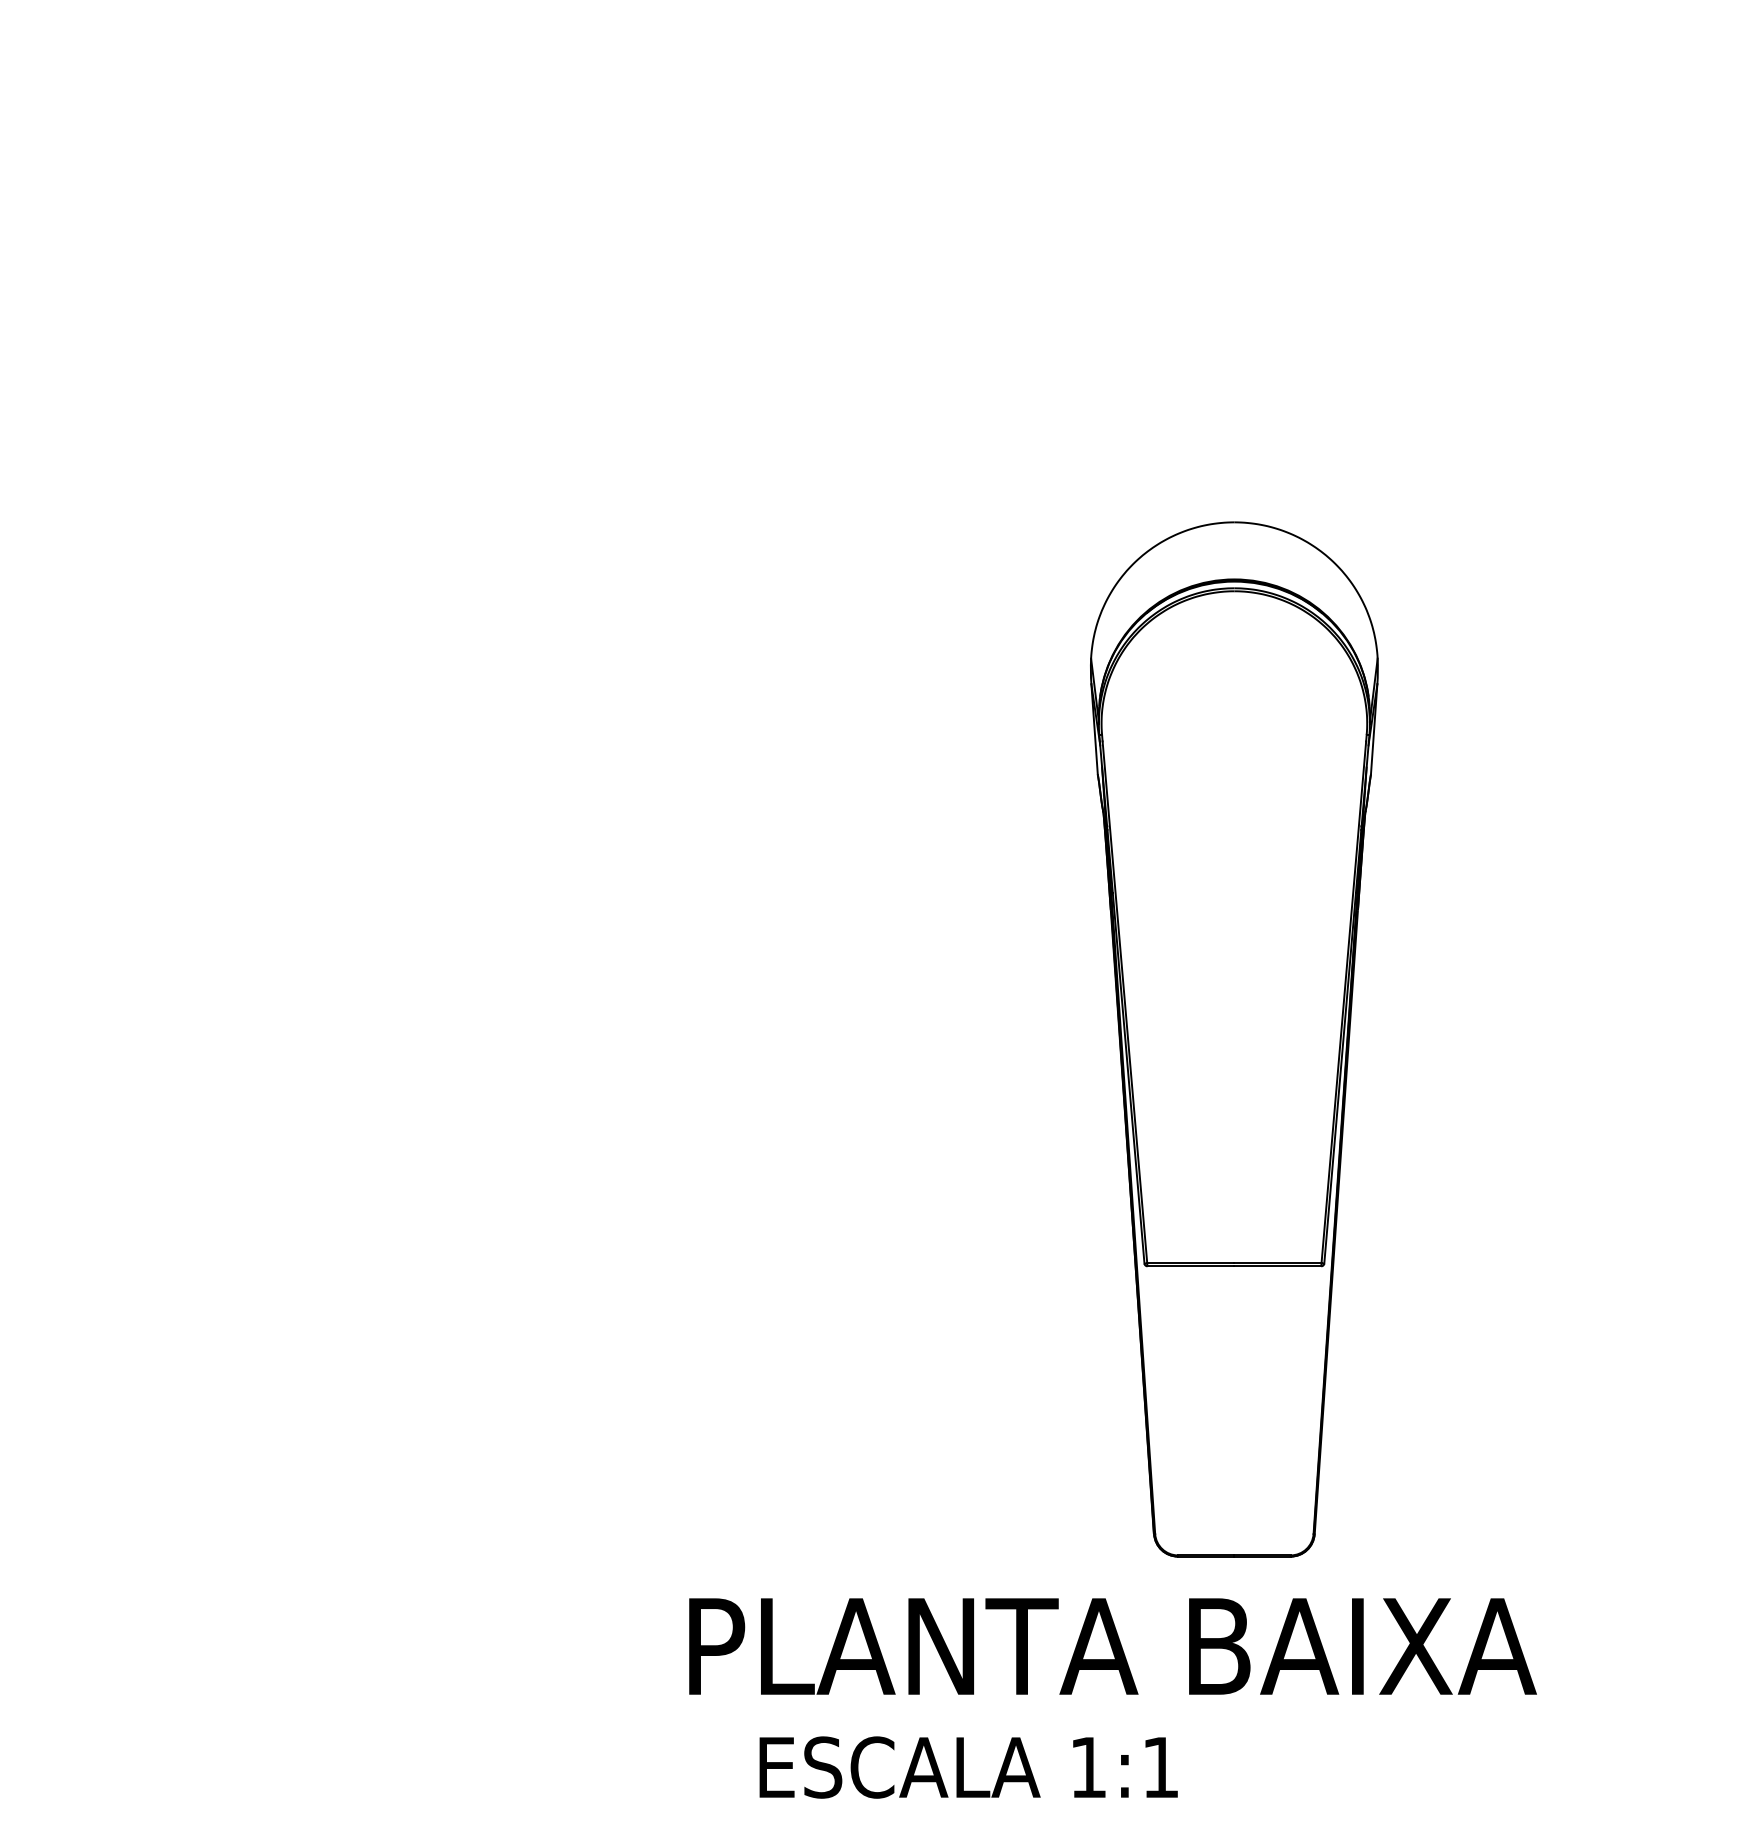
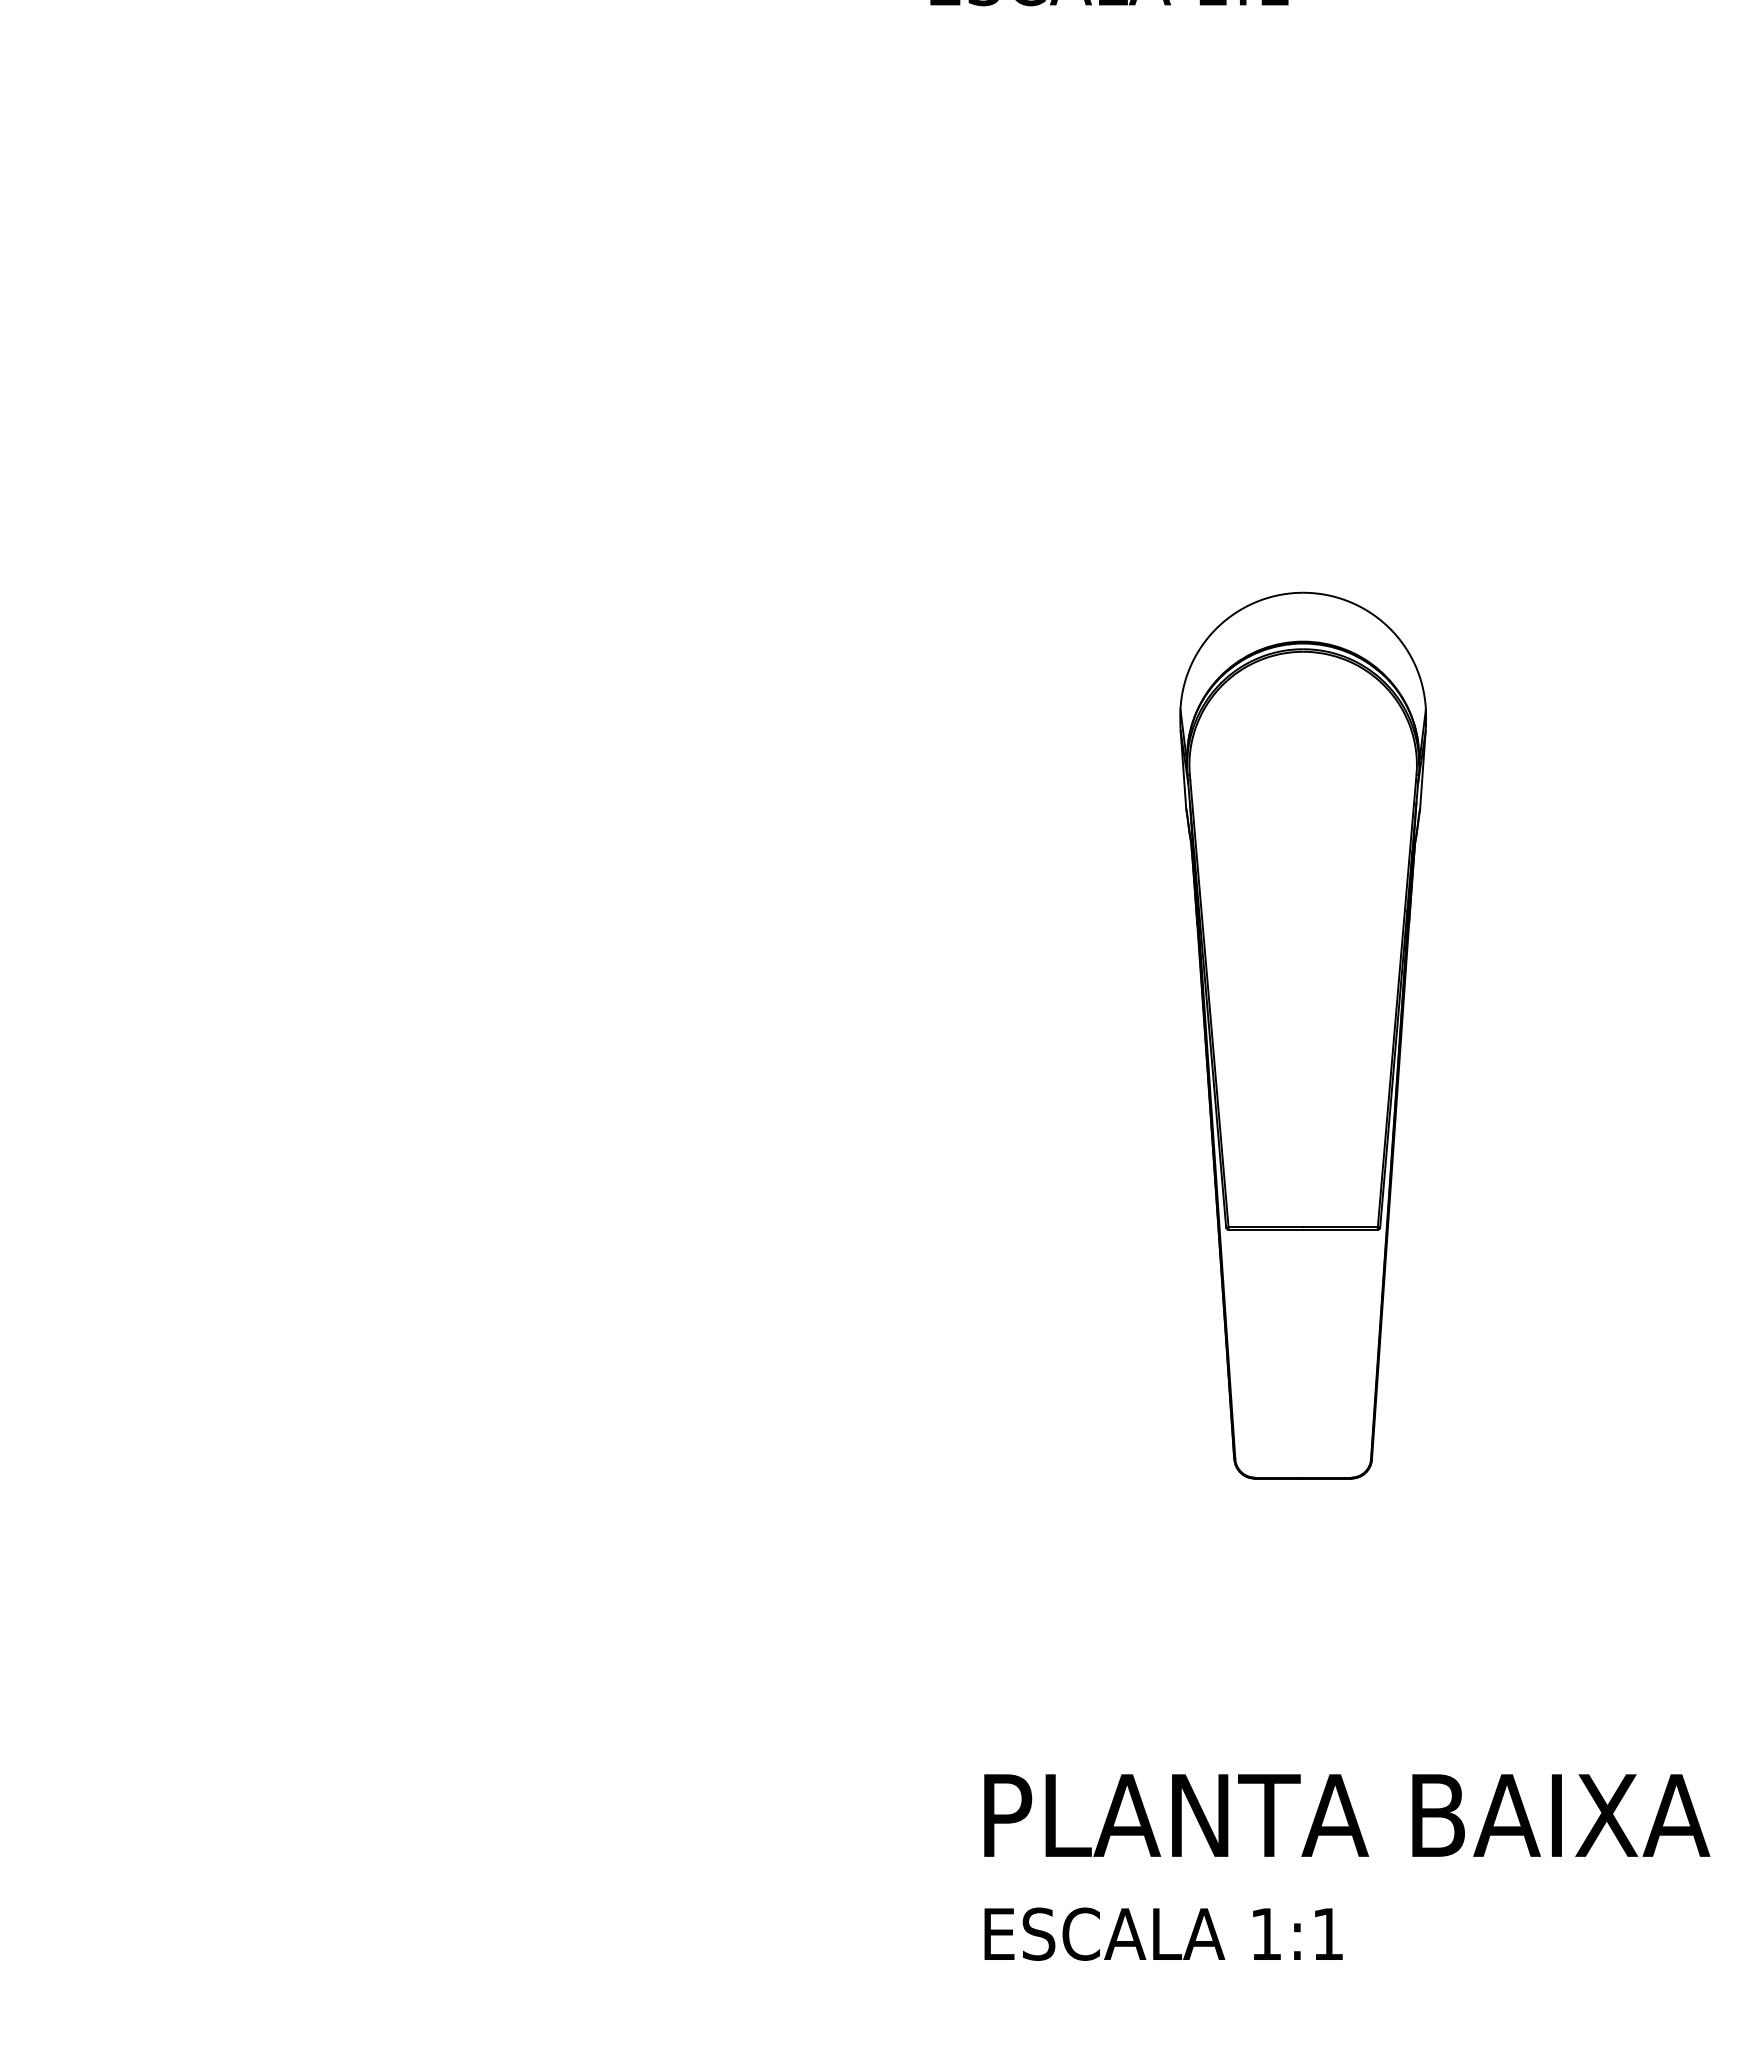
part: (1233, 1039) -> (1302, 1035), moved
text: (968, 1766) -> (1163, 1933), moved

